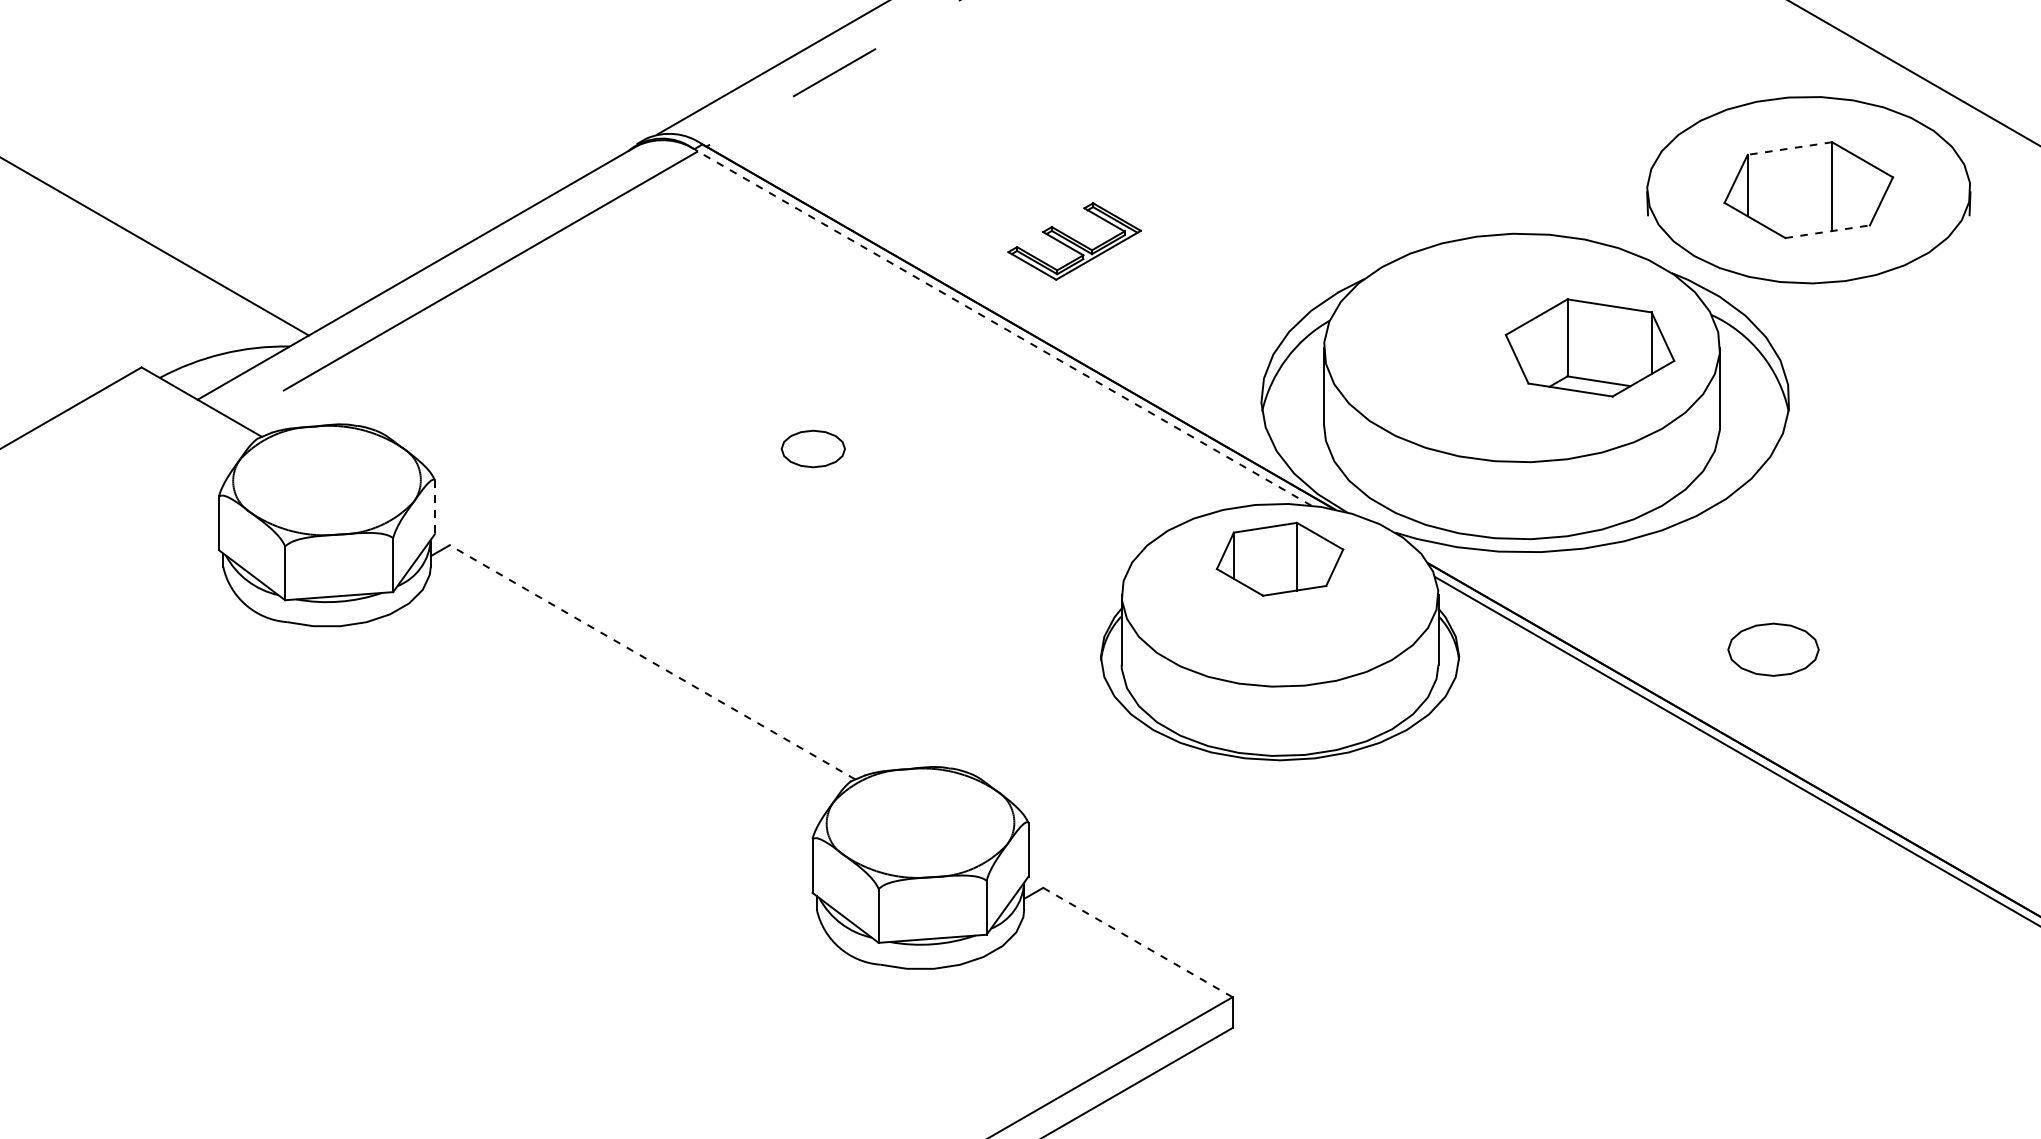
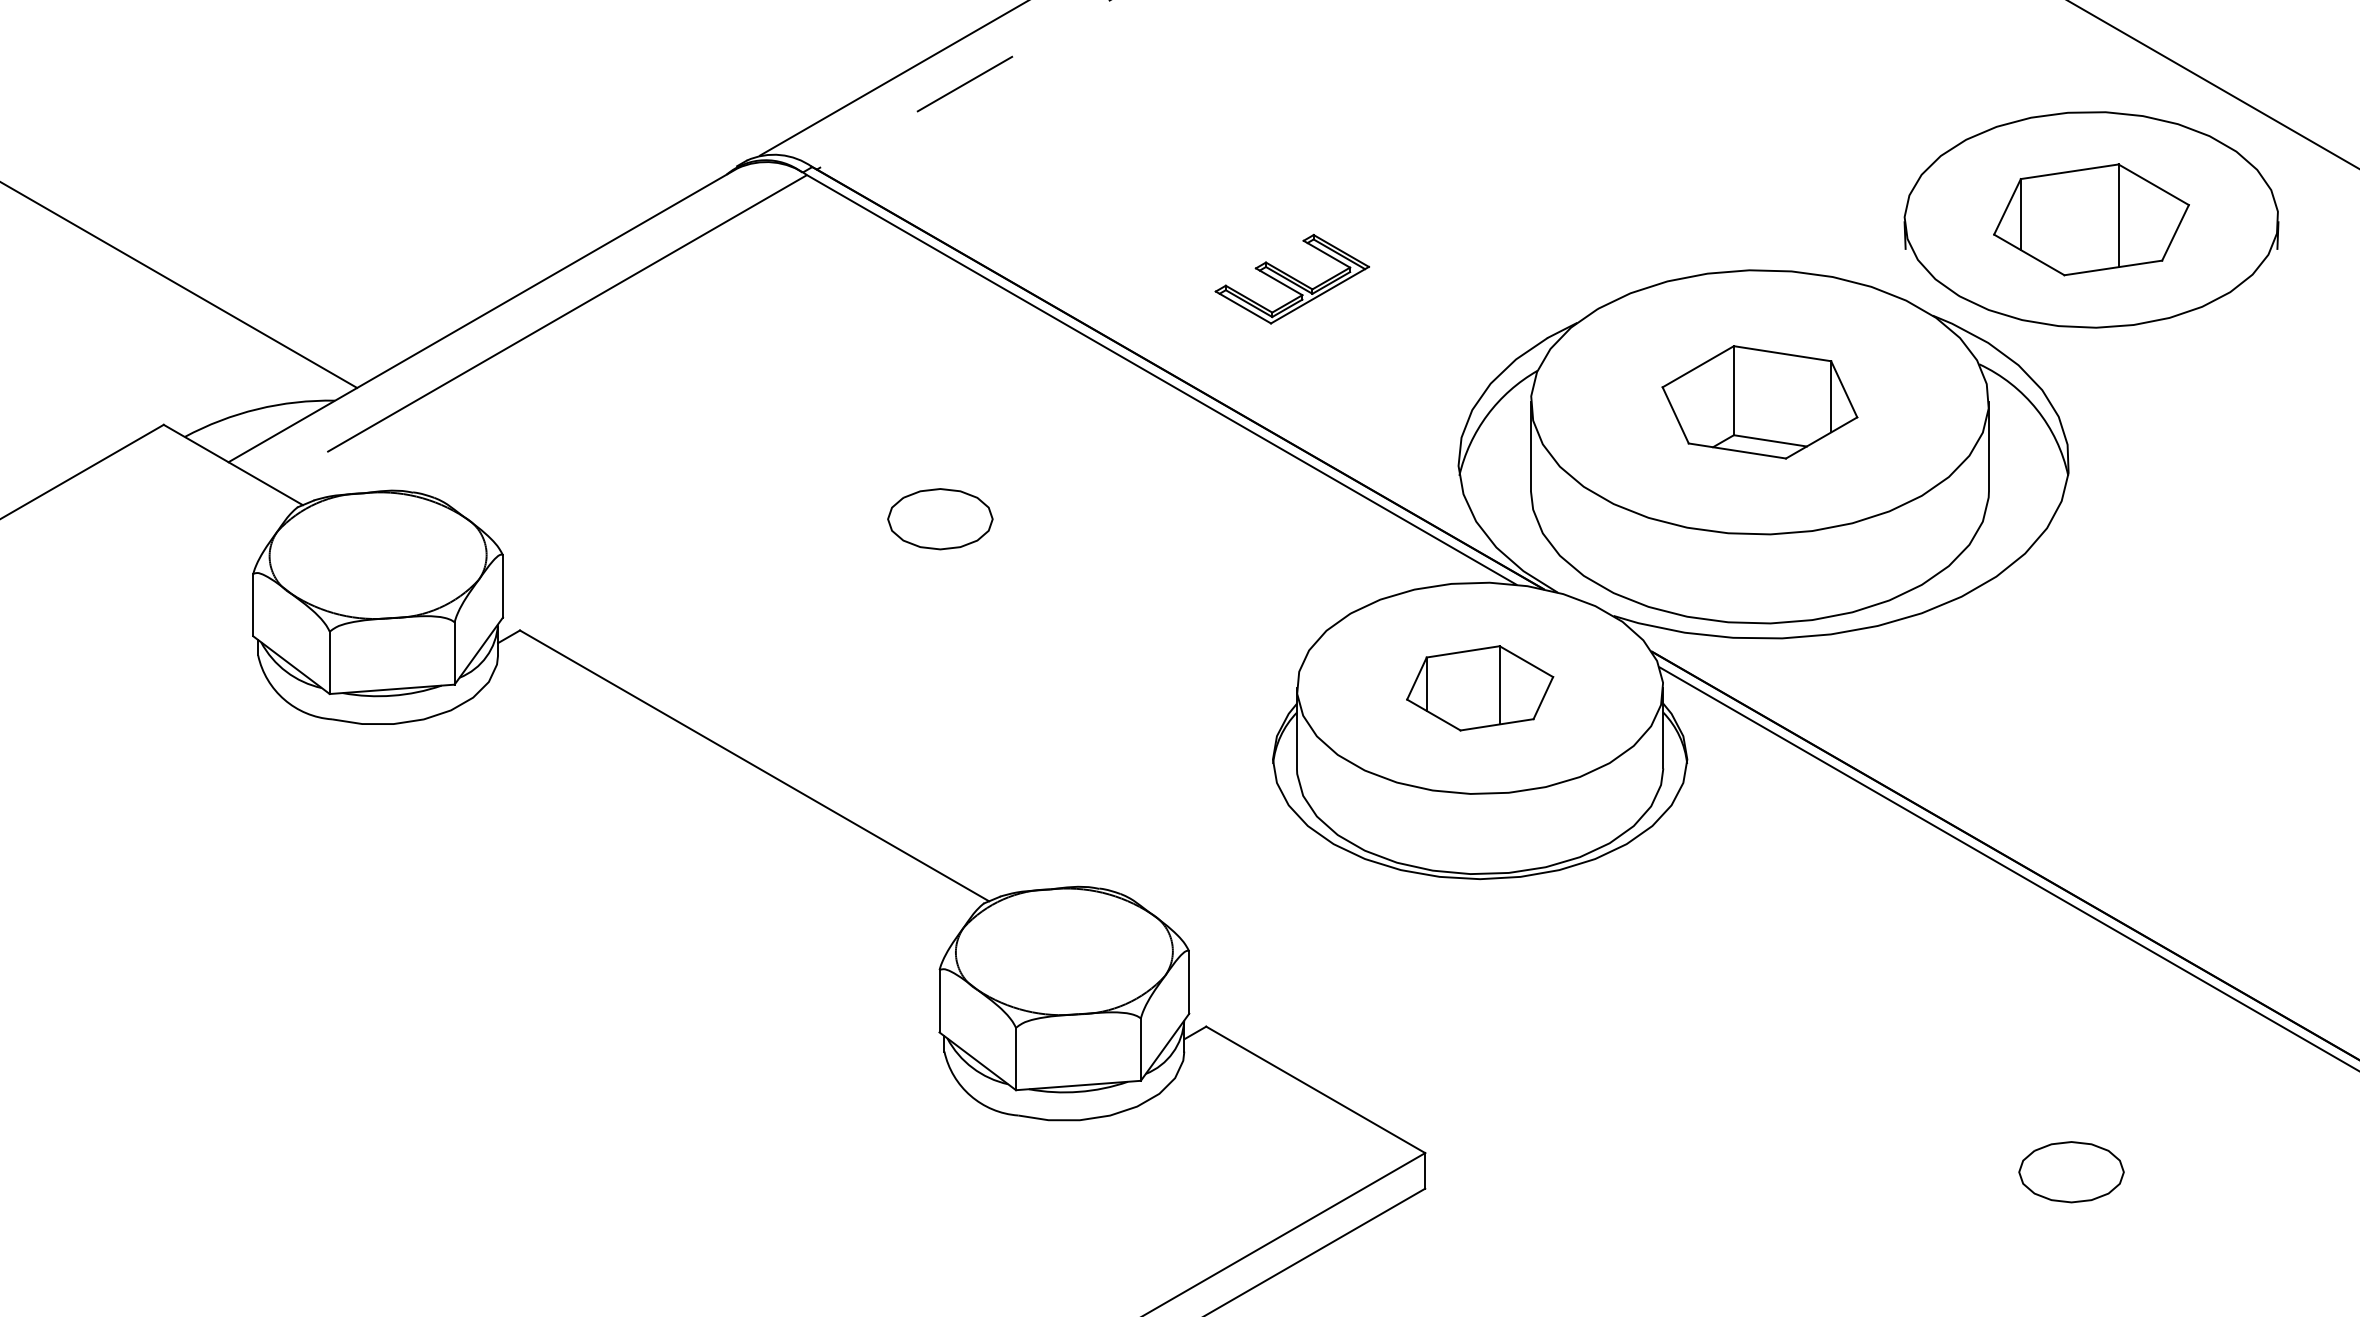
line: (1789, 148) -> (2069, 171), dashed -> solid
line: (1827, 231) -> (2113, 267), dashed -> solid
part: (1074, 241) -> (1292, 279), moved
line: (1004, 328) -> (1161, 379), dashed -> solid
part: (1589, 347) -> (1759, 401), moved
part: (813, 448) -> (940, 518), size x1.43
line: (435, 507) -> (503, 586), dashed -> solid
part: (1279, 558) -> (1479, 687), moved
part: (1773, 649) -> (2071, 1171), moved
line: (652, 662) -> (754, 766), dashed -> solid
line: (1137, 942) -> (1315, 1089), dashed -> solid

